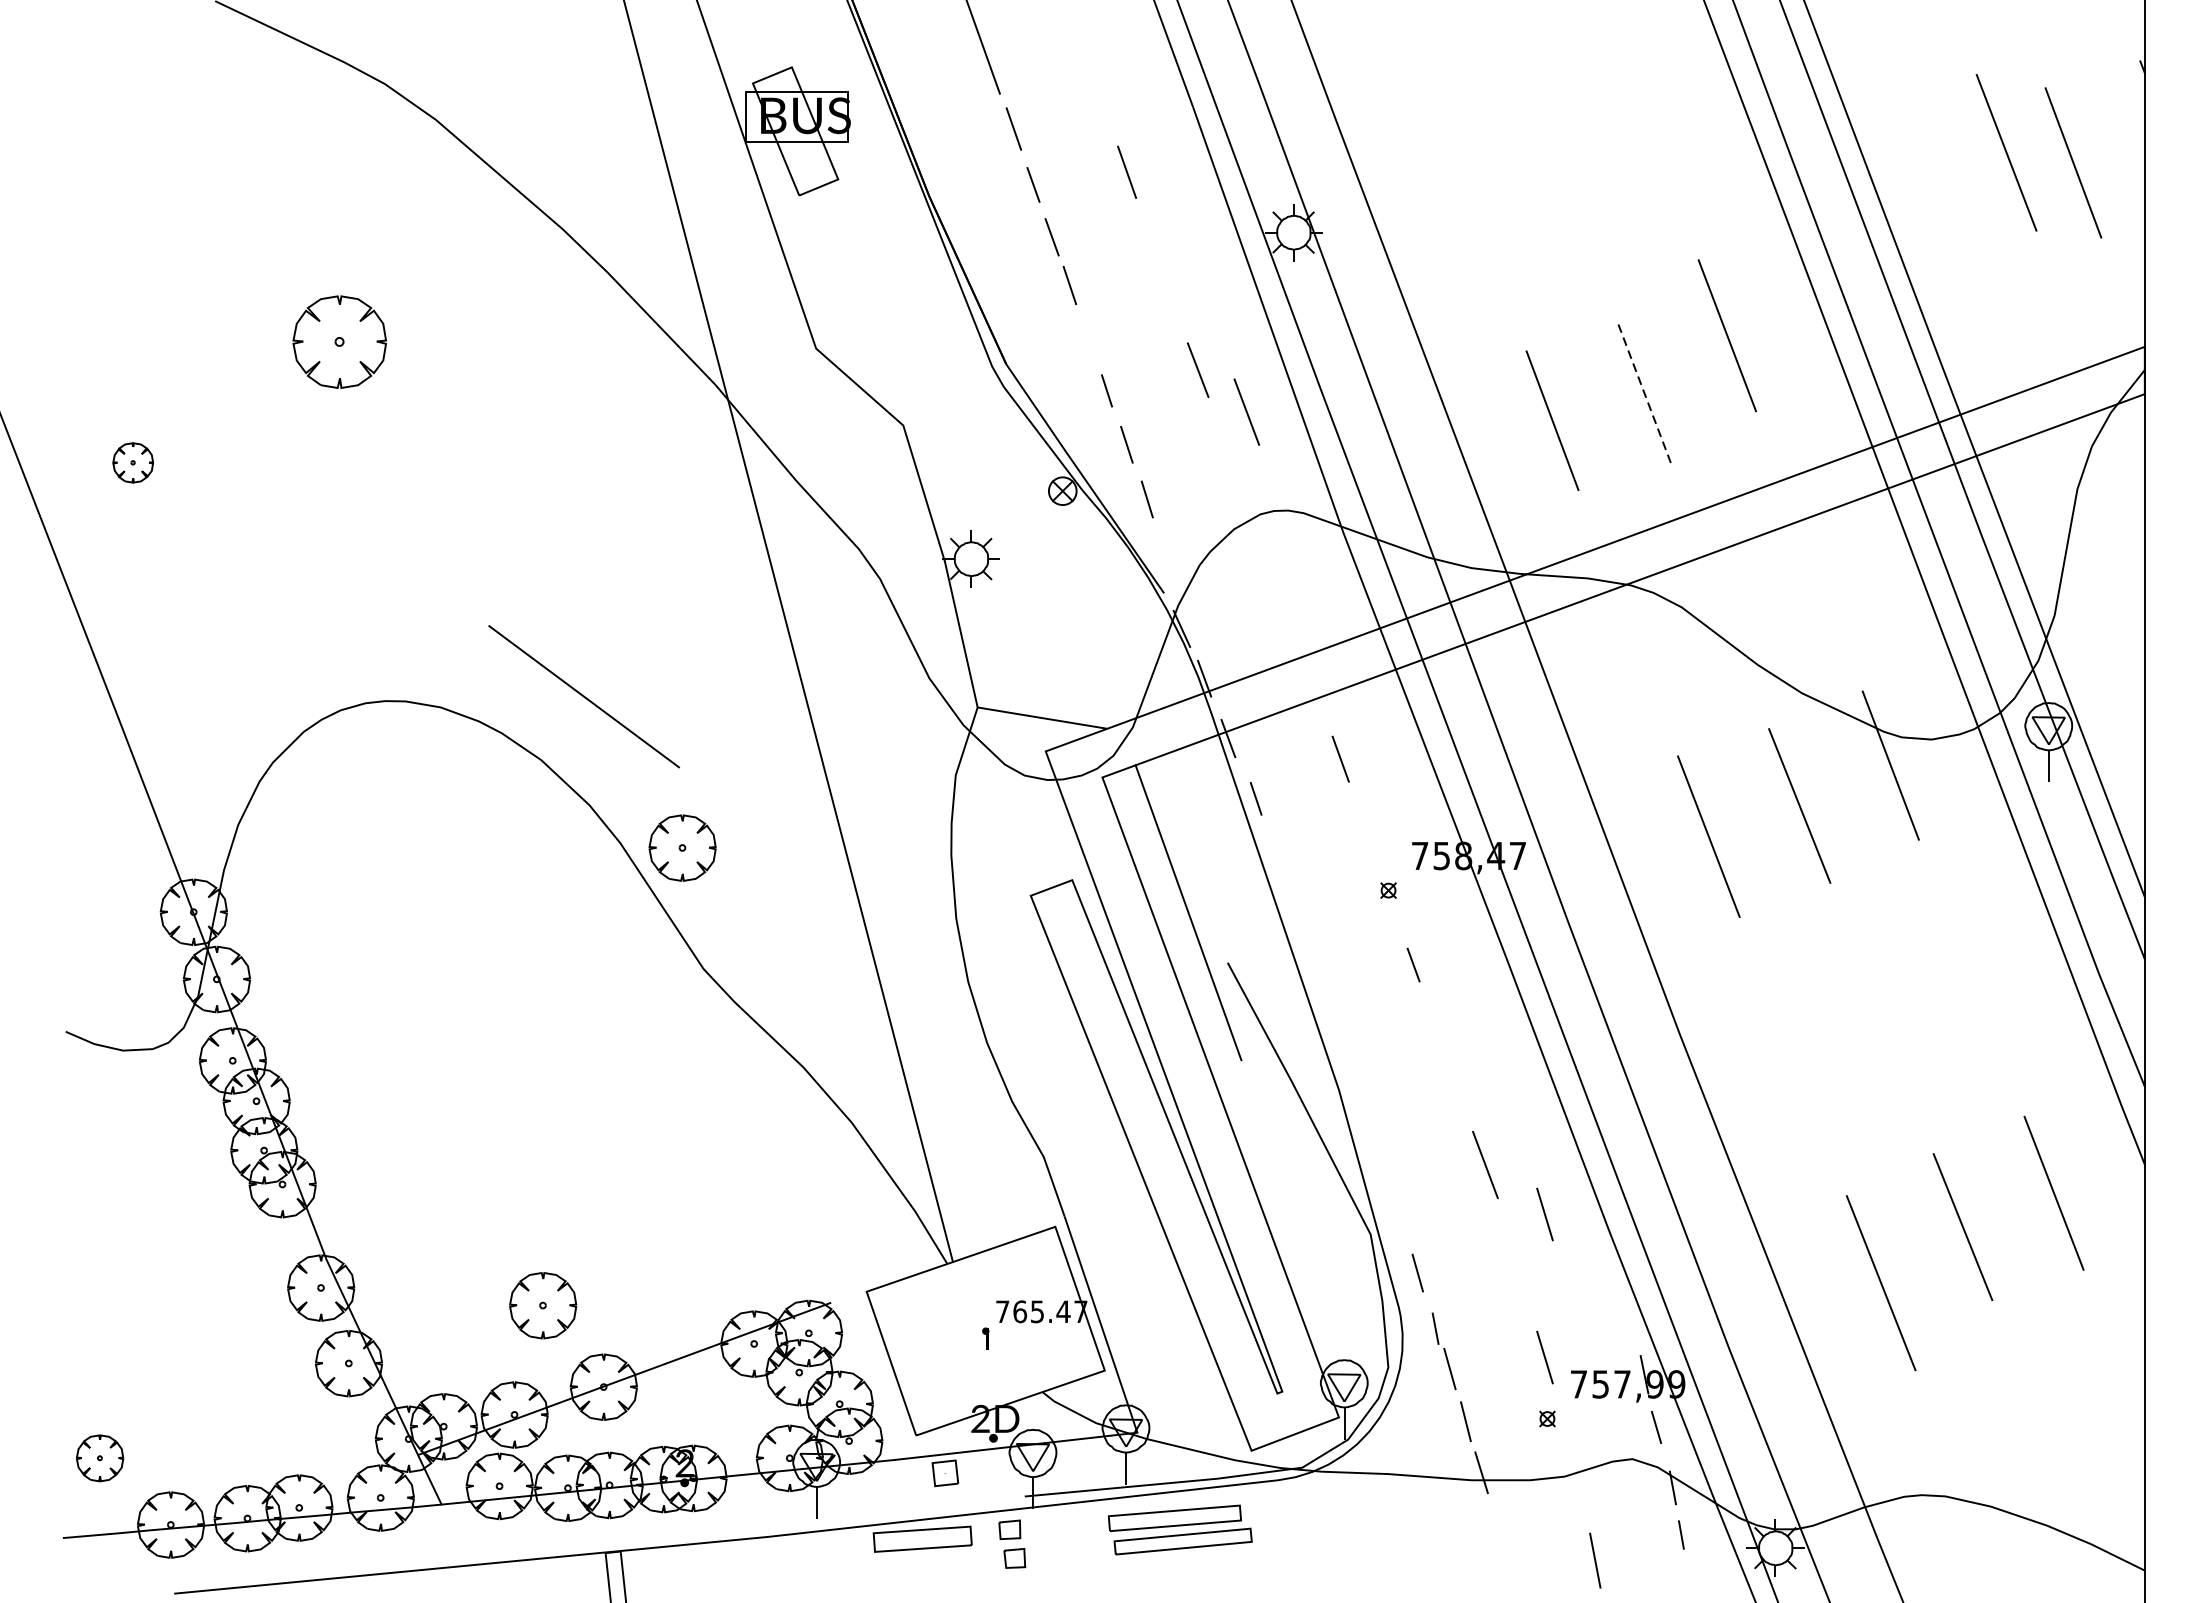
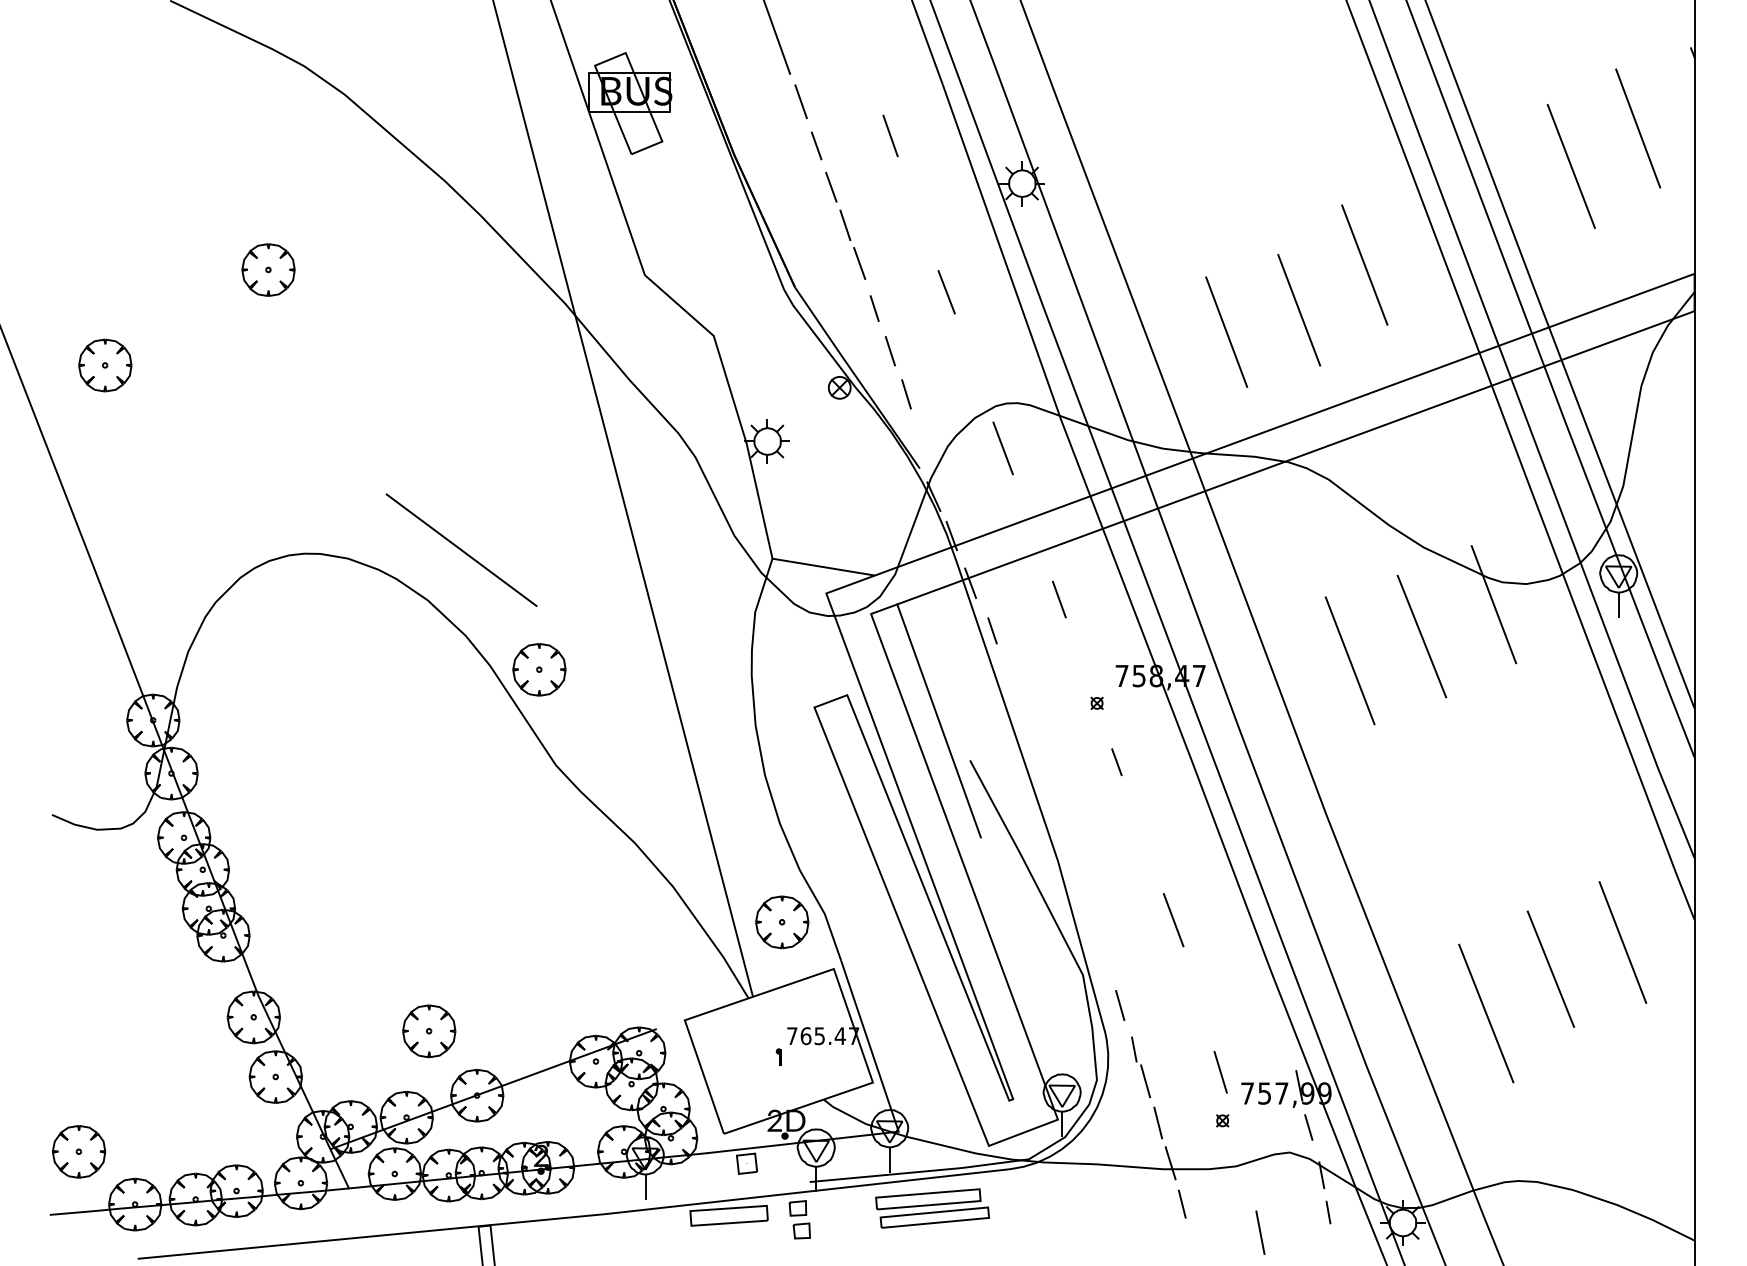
line: (2005, 152) -> (1570, 166), moved
line: (1087, 333) -> (859, 263), added
part: (339, 341) -> (268, 269), size x0.71
line: (1644, 392) -> (1299, 309), dashed -> solid
line: (1246, 412) -> (1002, 448), moved
part: (133, 462) -> (105, 365), size x1.67
part: (990, 1167) -> (782, 922), added
line: (1544, 1214) -> (1220, 959), removed
part: (100, 1457) -> (79, 1151), size x1.43
line: (1495, 1523) -> (1181, 1203), added

